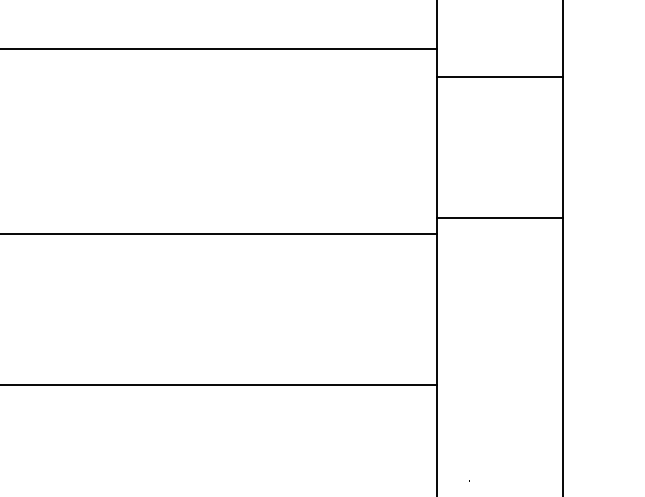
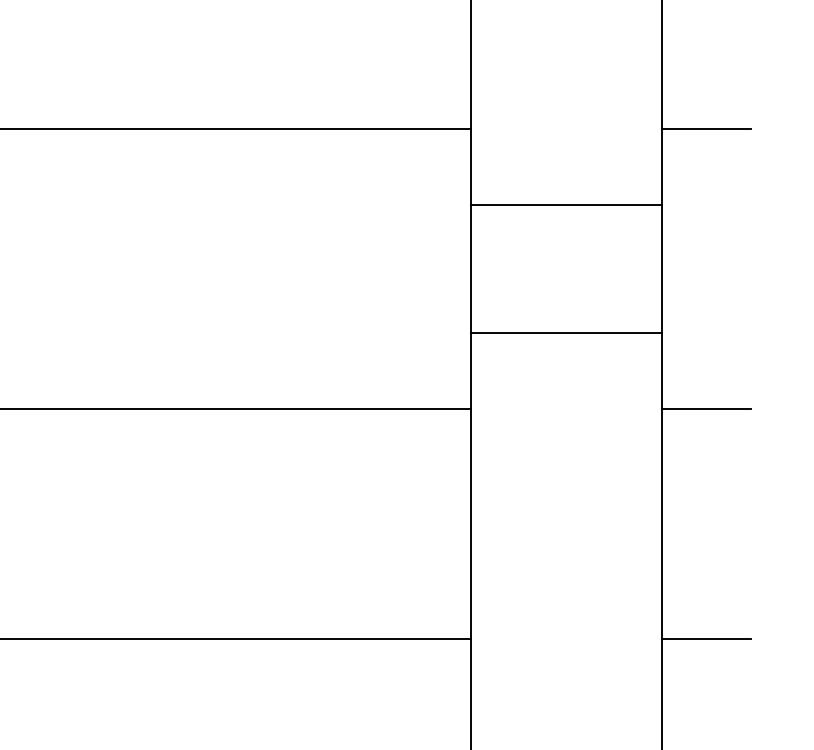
line: (591, 49) -> (705, 129), added
line: (499, 76) -> (565, 205), moved
line: (499, 217) -> (565, 332), moved
line: (591, 233) -> (705, 408), added
line: (591, 384) -> (705, 637), added

